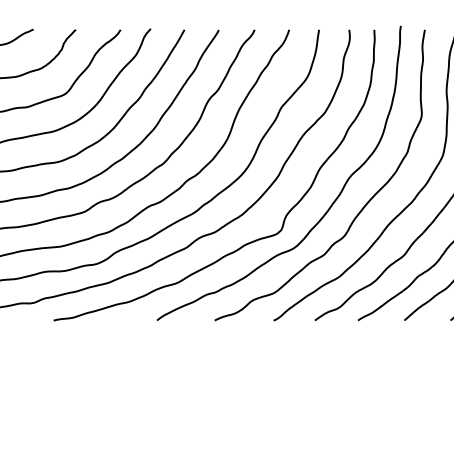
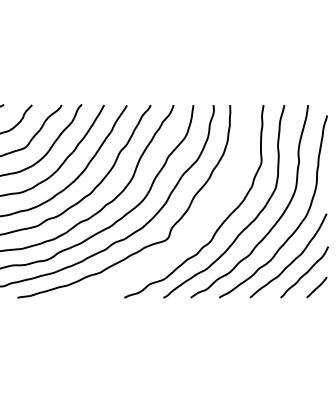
curve: (325, 211) -> (197, 225), removed

